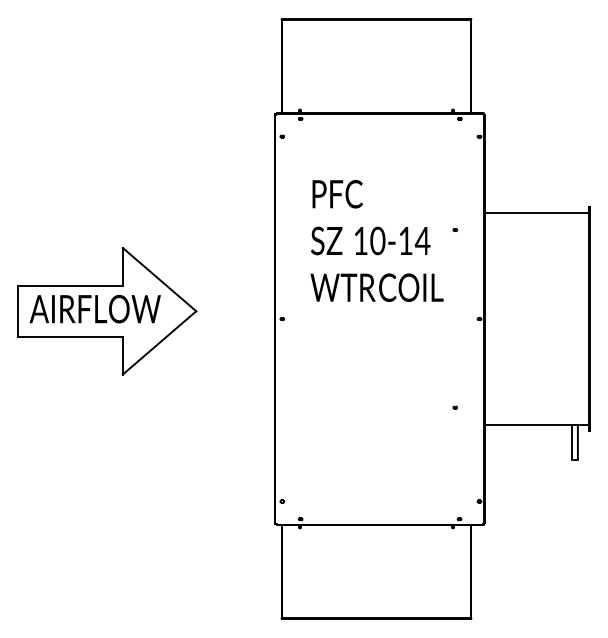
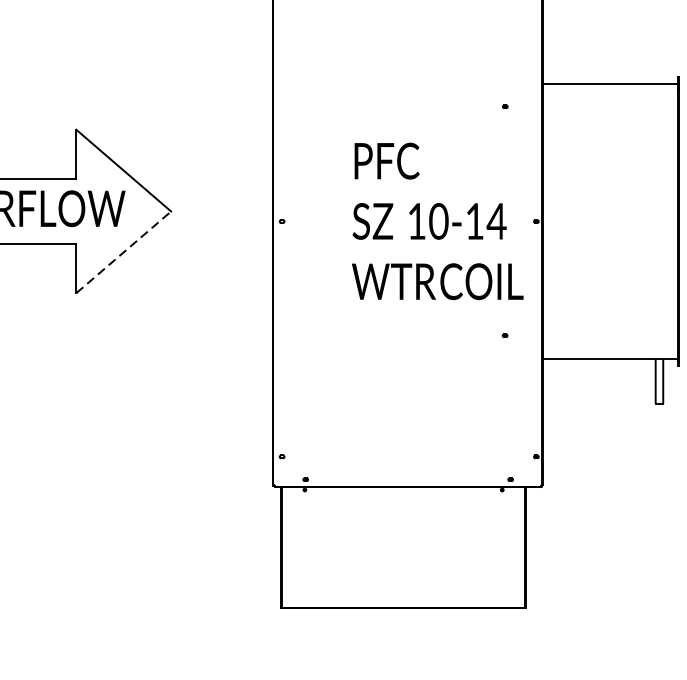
text: (376, 240) -> (437, 220), moved
line: (159, 342) -> (123, 251), solid -> dashed

